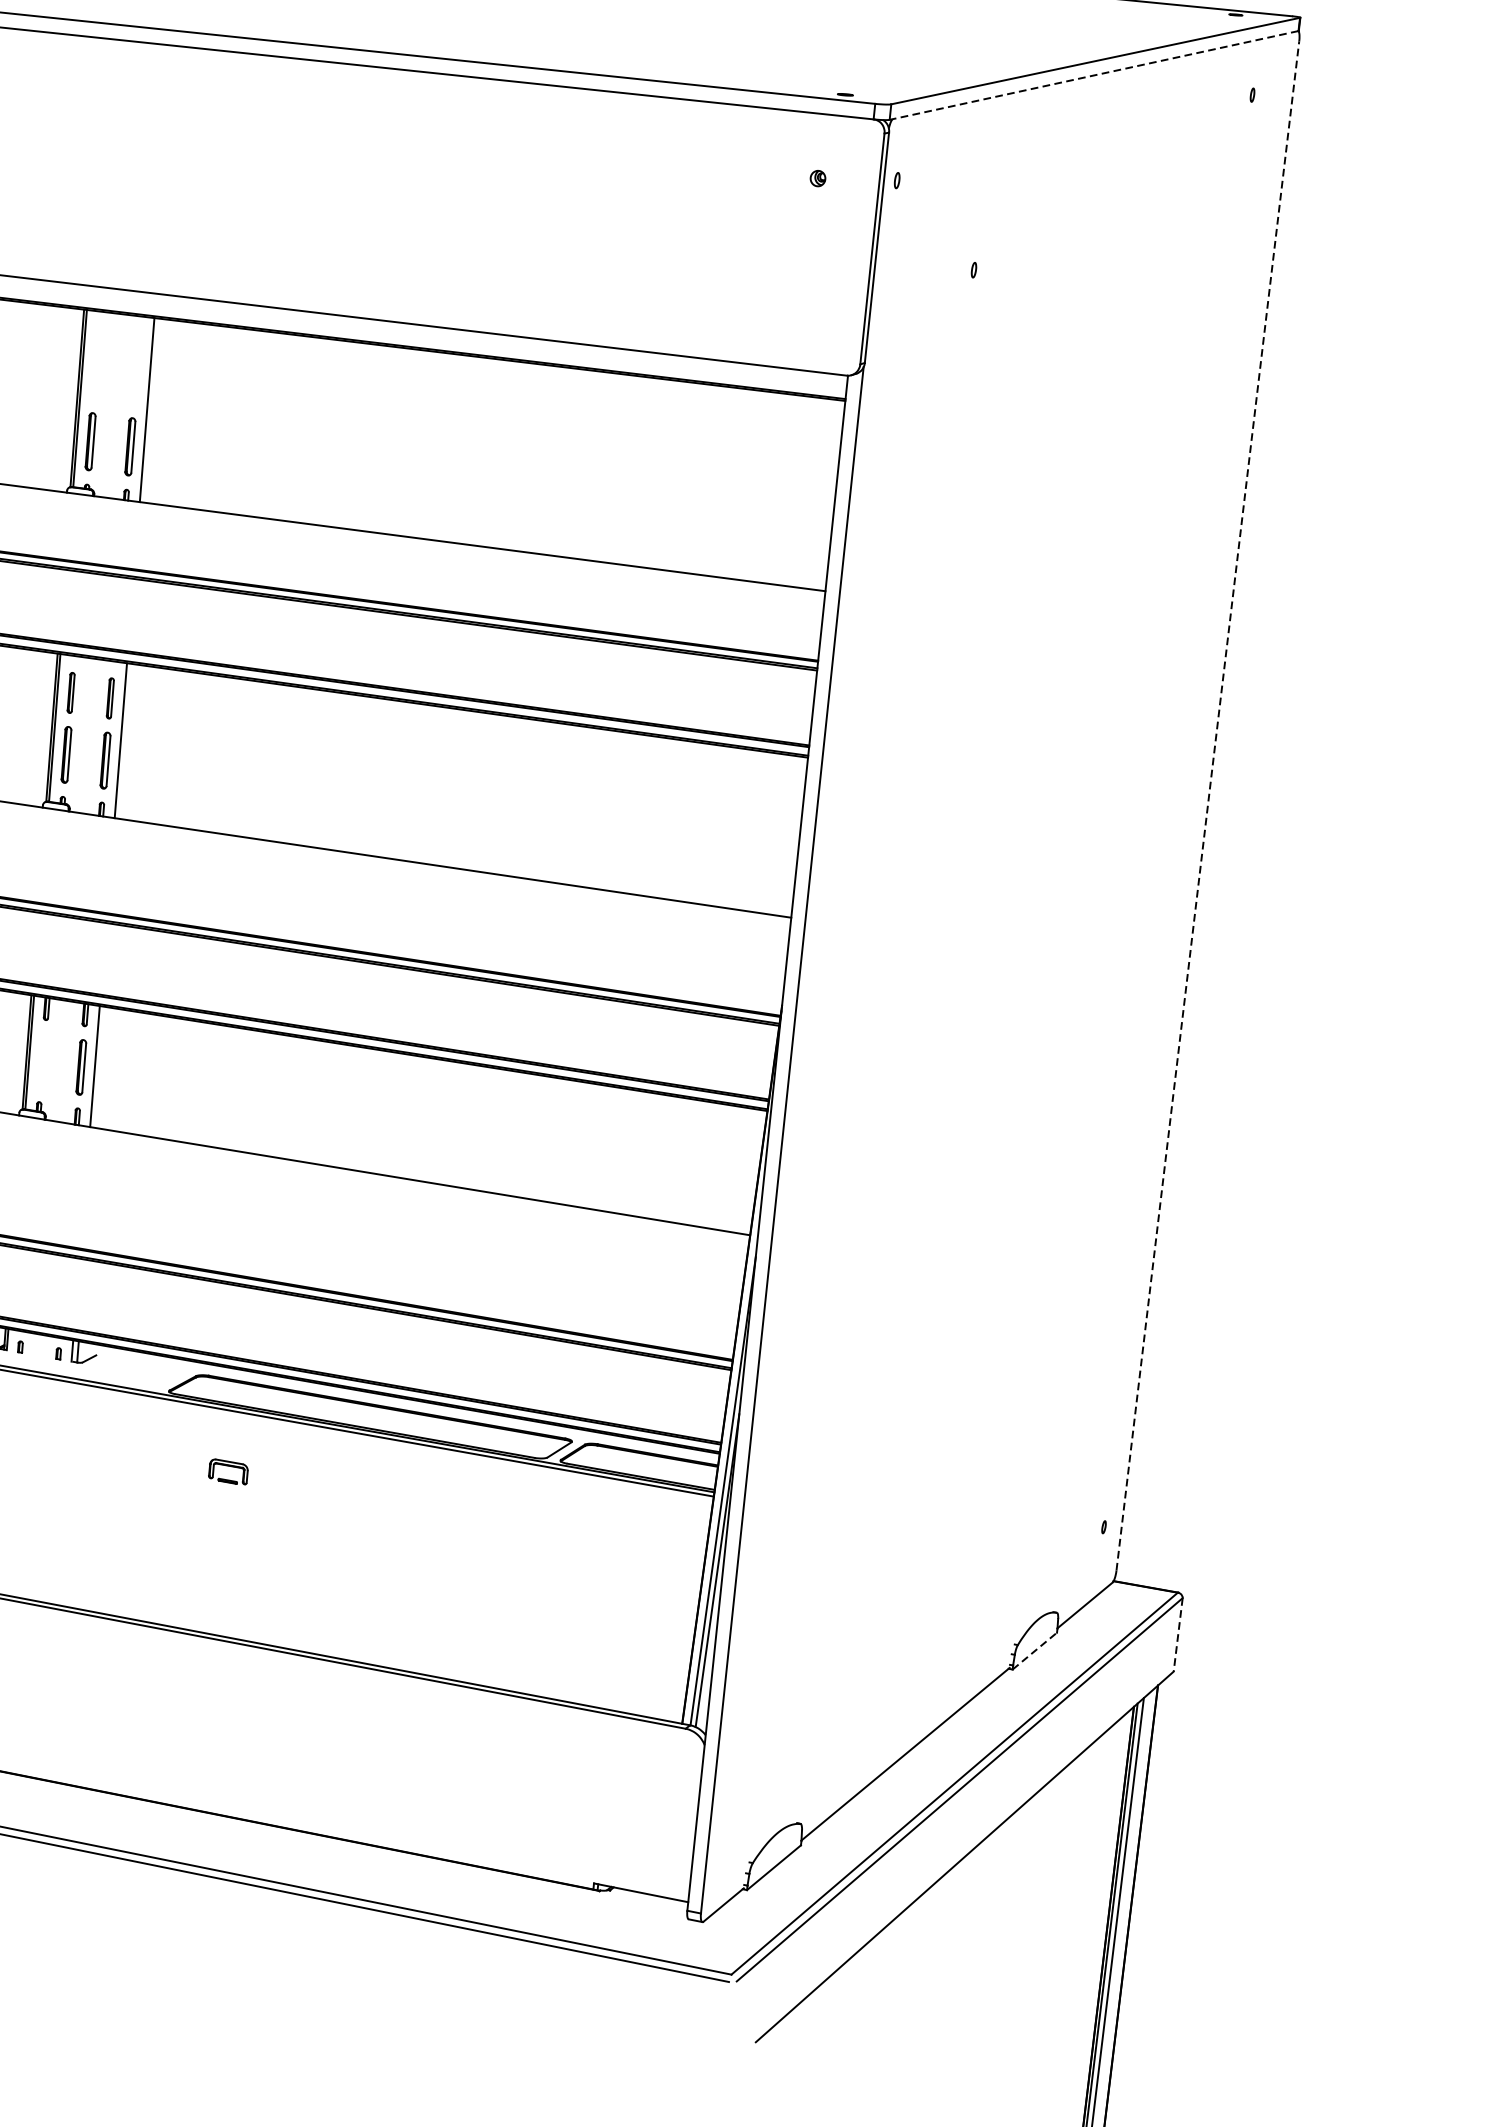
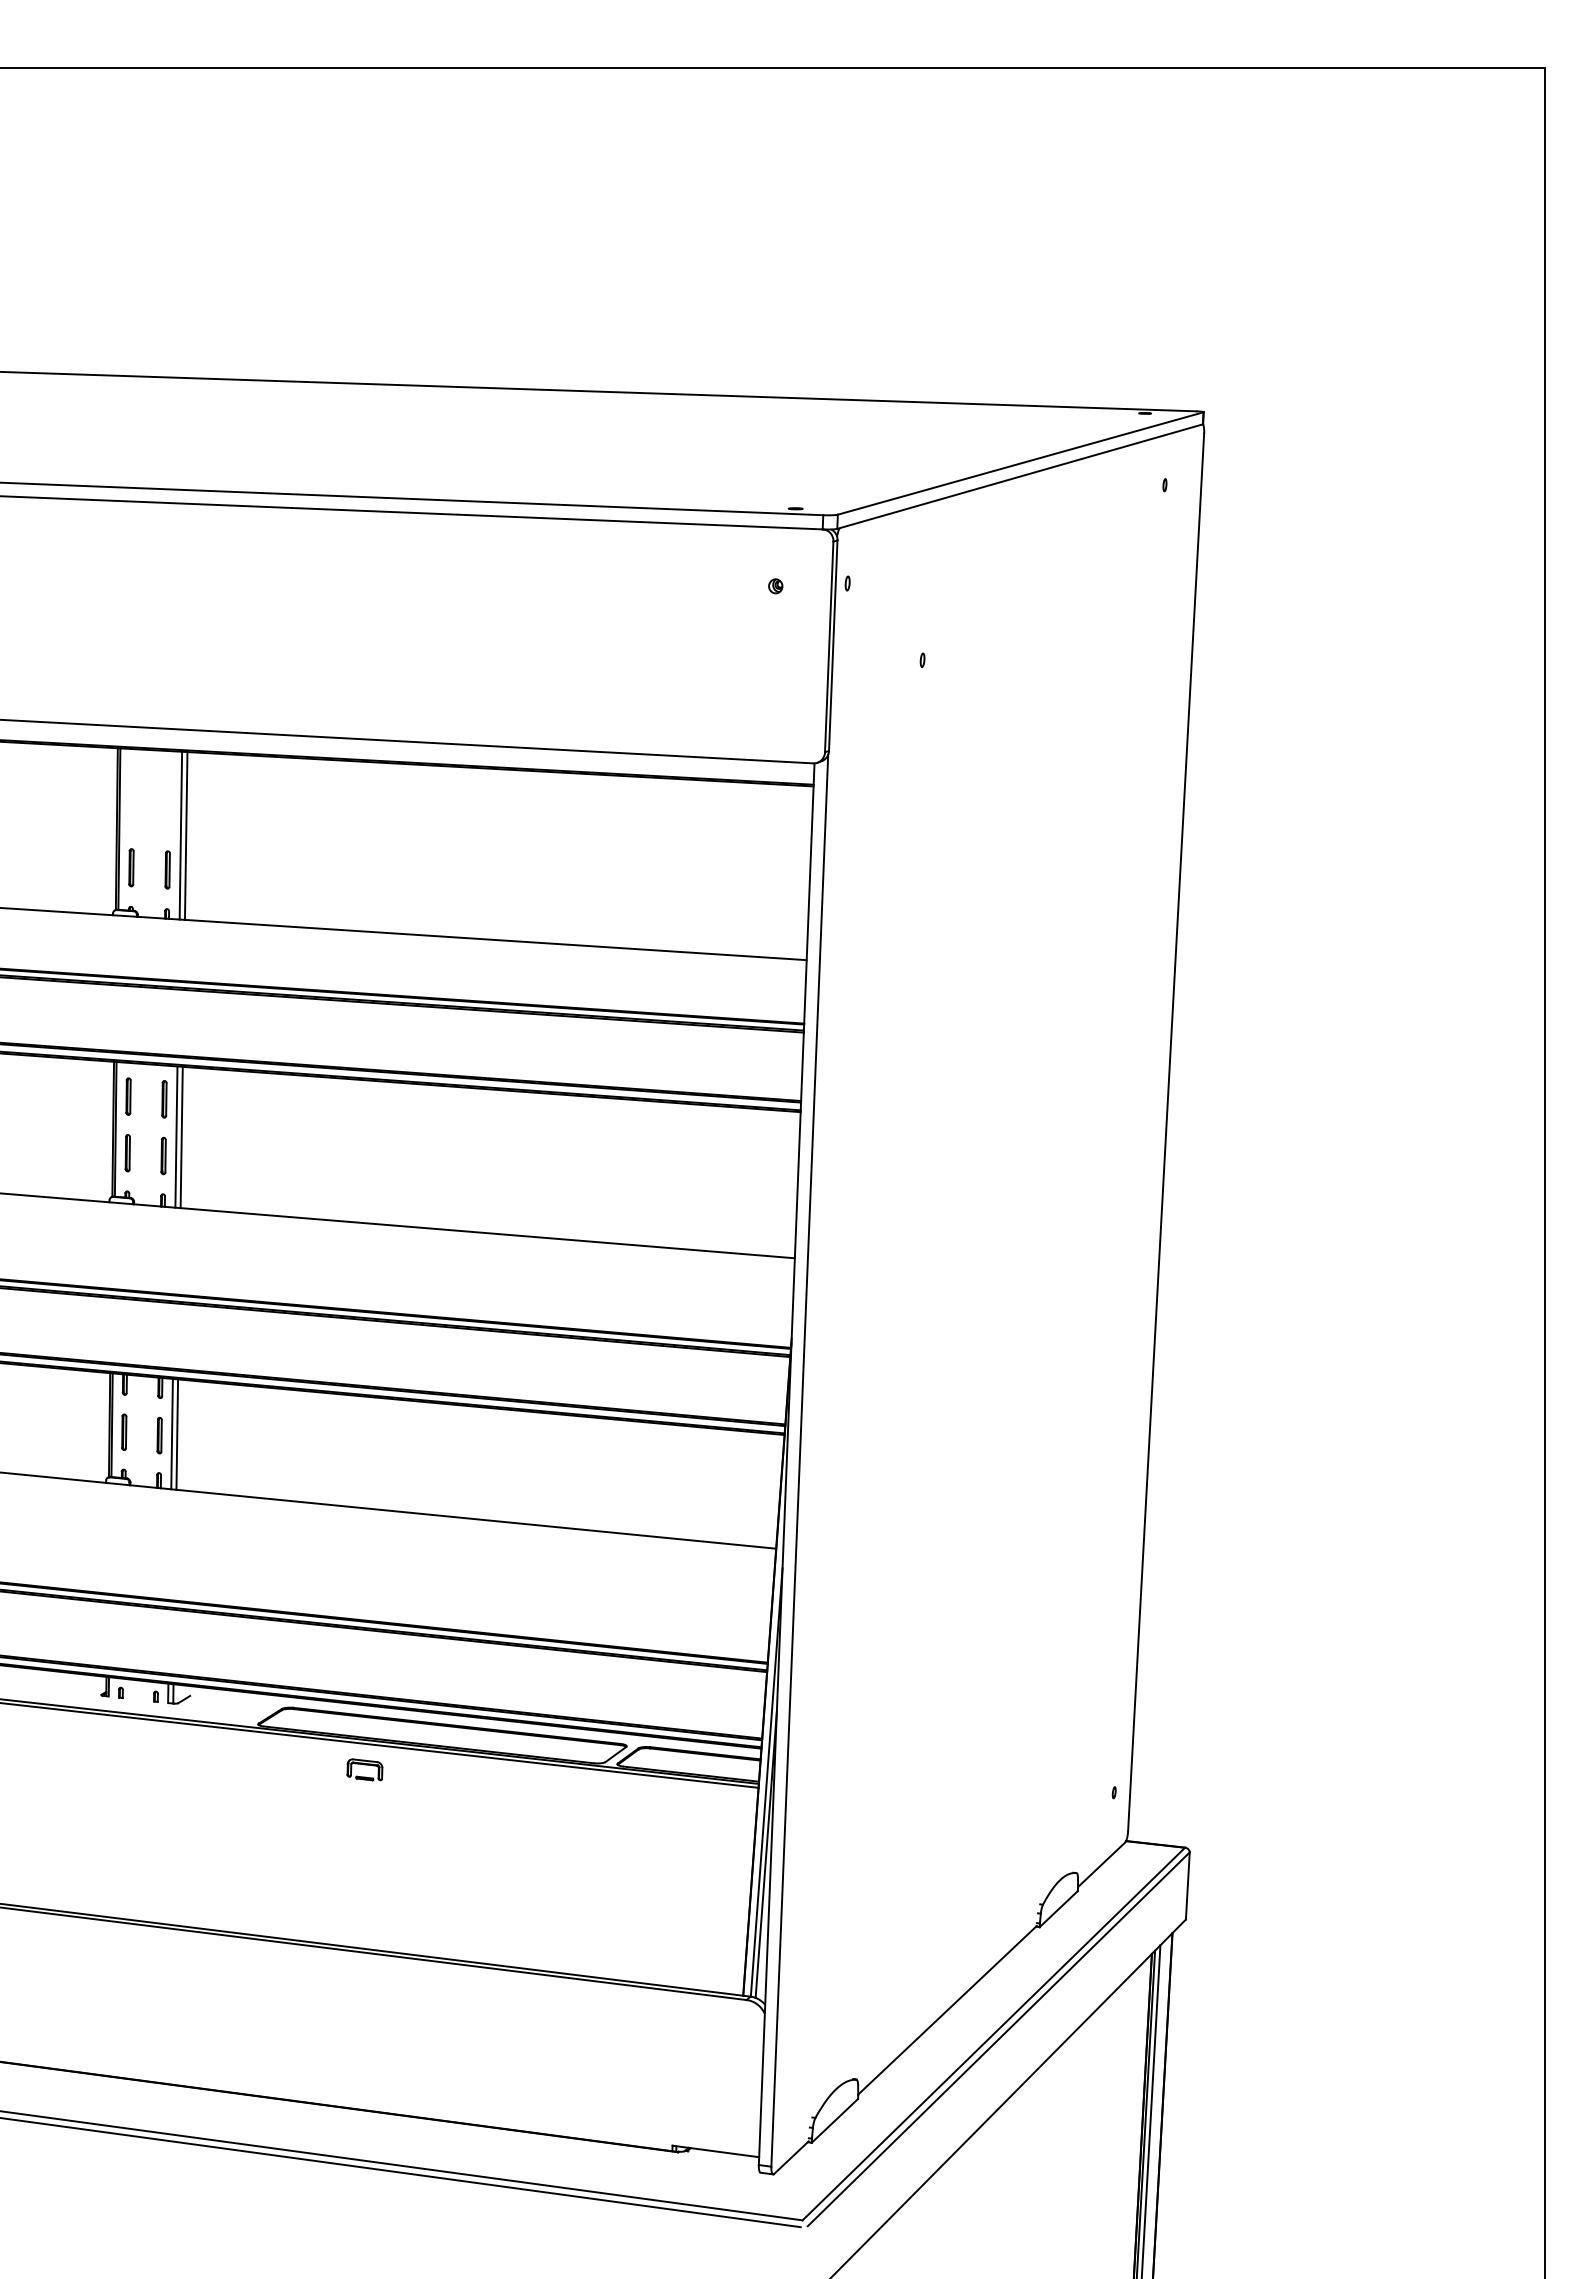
line: (1093, 75) -> (1019, 476), dashed -> solid
line: (152, 410) -> (185, 835), added
part: (90, 441) -> (131, 867), size x0.71
part: (130, 446) -> (167, 869), size x0.71
line: (126, 741) -> (181, 1137), added
part: (65, 755) -> (127, 1153), size x0.71
part: (105, 760) -> (163, 1155), size x0.71
line: (1208, 806) -> (1166, 1132), dashed -> solid
part: (42, 1060) -> (124, 1431), added
part: (81, 1067) -> (159, 1435), size x0.71
line: (100, 1067) -> (177, 1434), added
part: (228, 1471) -> (364, 1769), moved
line: (1177, 1635) -> (1187, 1886), dashed -> solid
line: (1035, 1650) -> (1059, 1908), dashed -> solid

